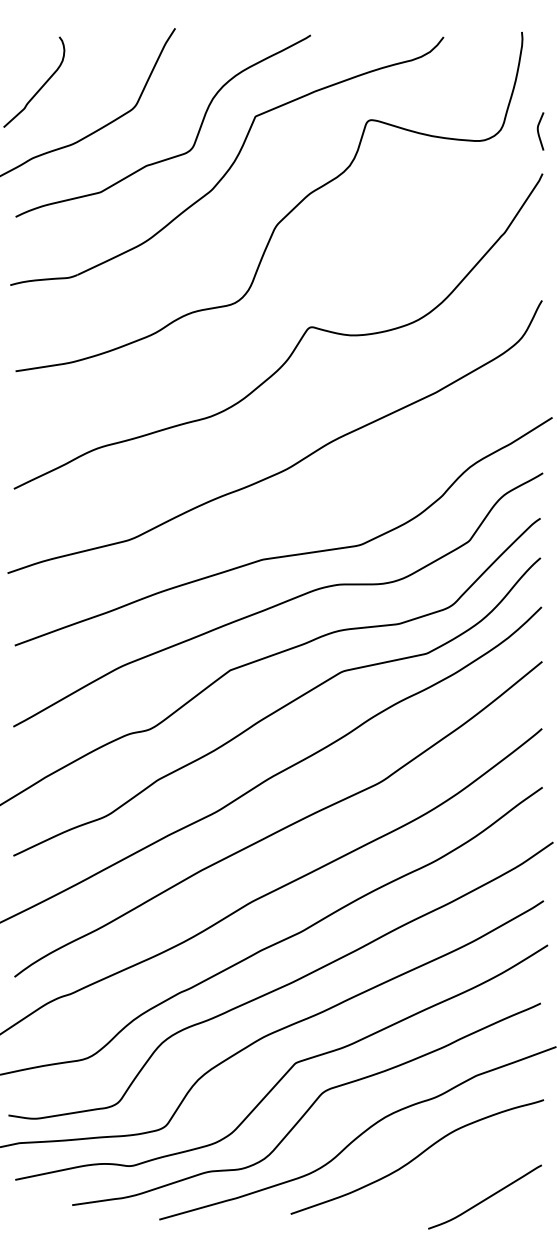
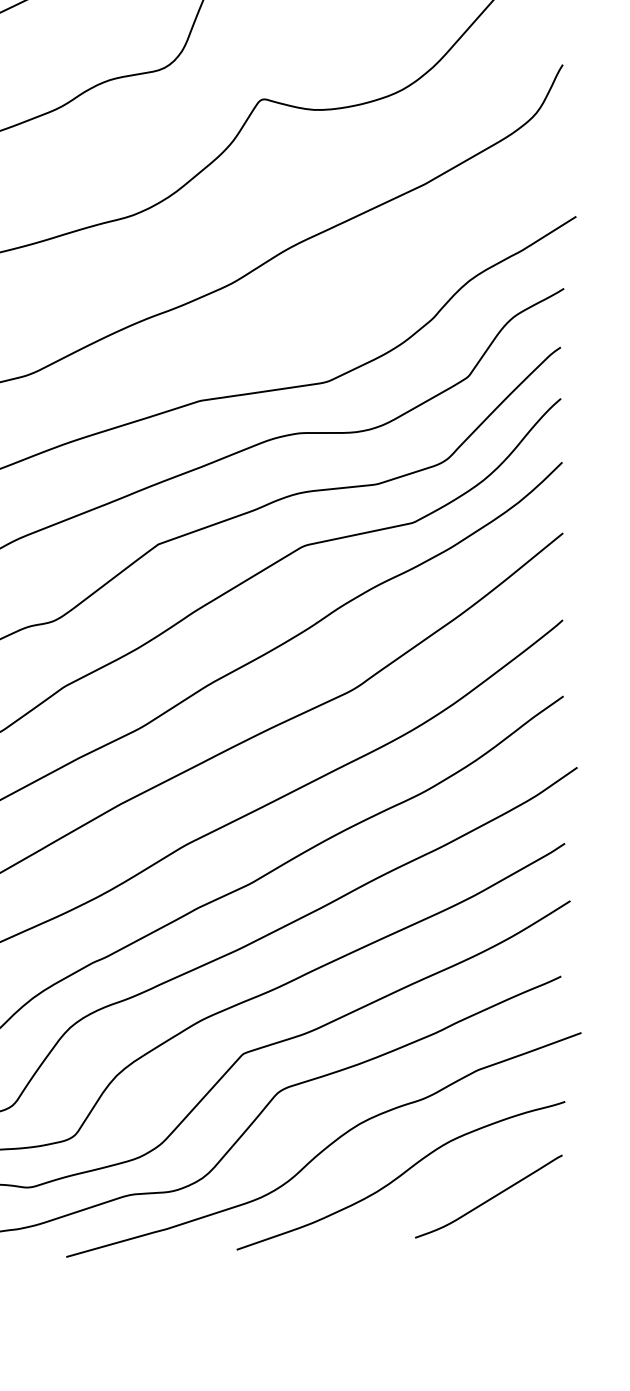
curve: (486, 1197) -> (490, 1197), moved

